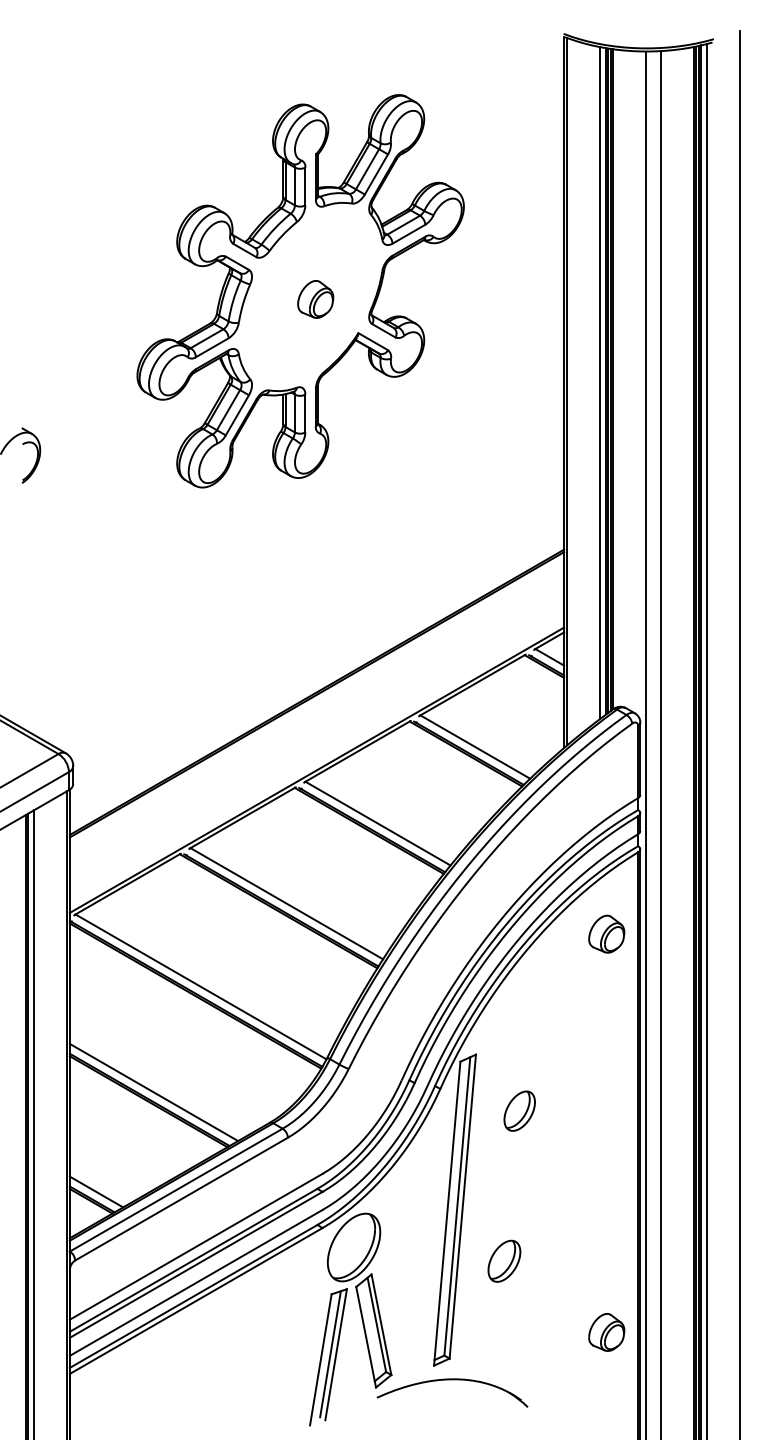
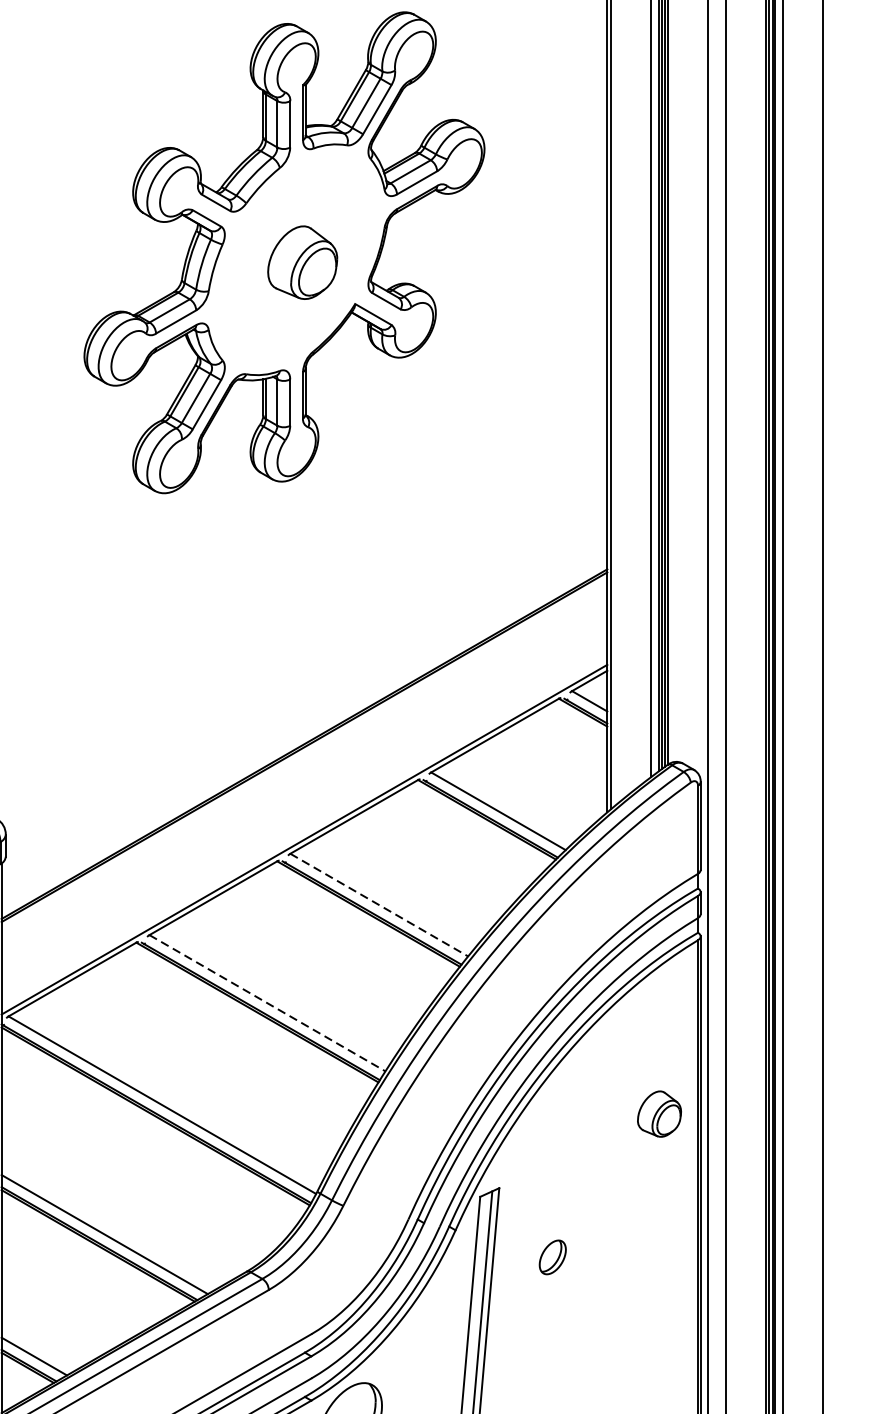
part: (315, 299) -> (302, 262), size x1.6
line: (378, 823) -> (379, 904), solid -> dashed
line: (287, 903) -> (268, 1002), solid -> dashed
part: (606, 933) -> (659, 1113), moved
part: (519, 1110) -> (552, 1256), size x0.7

